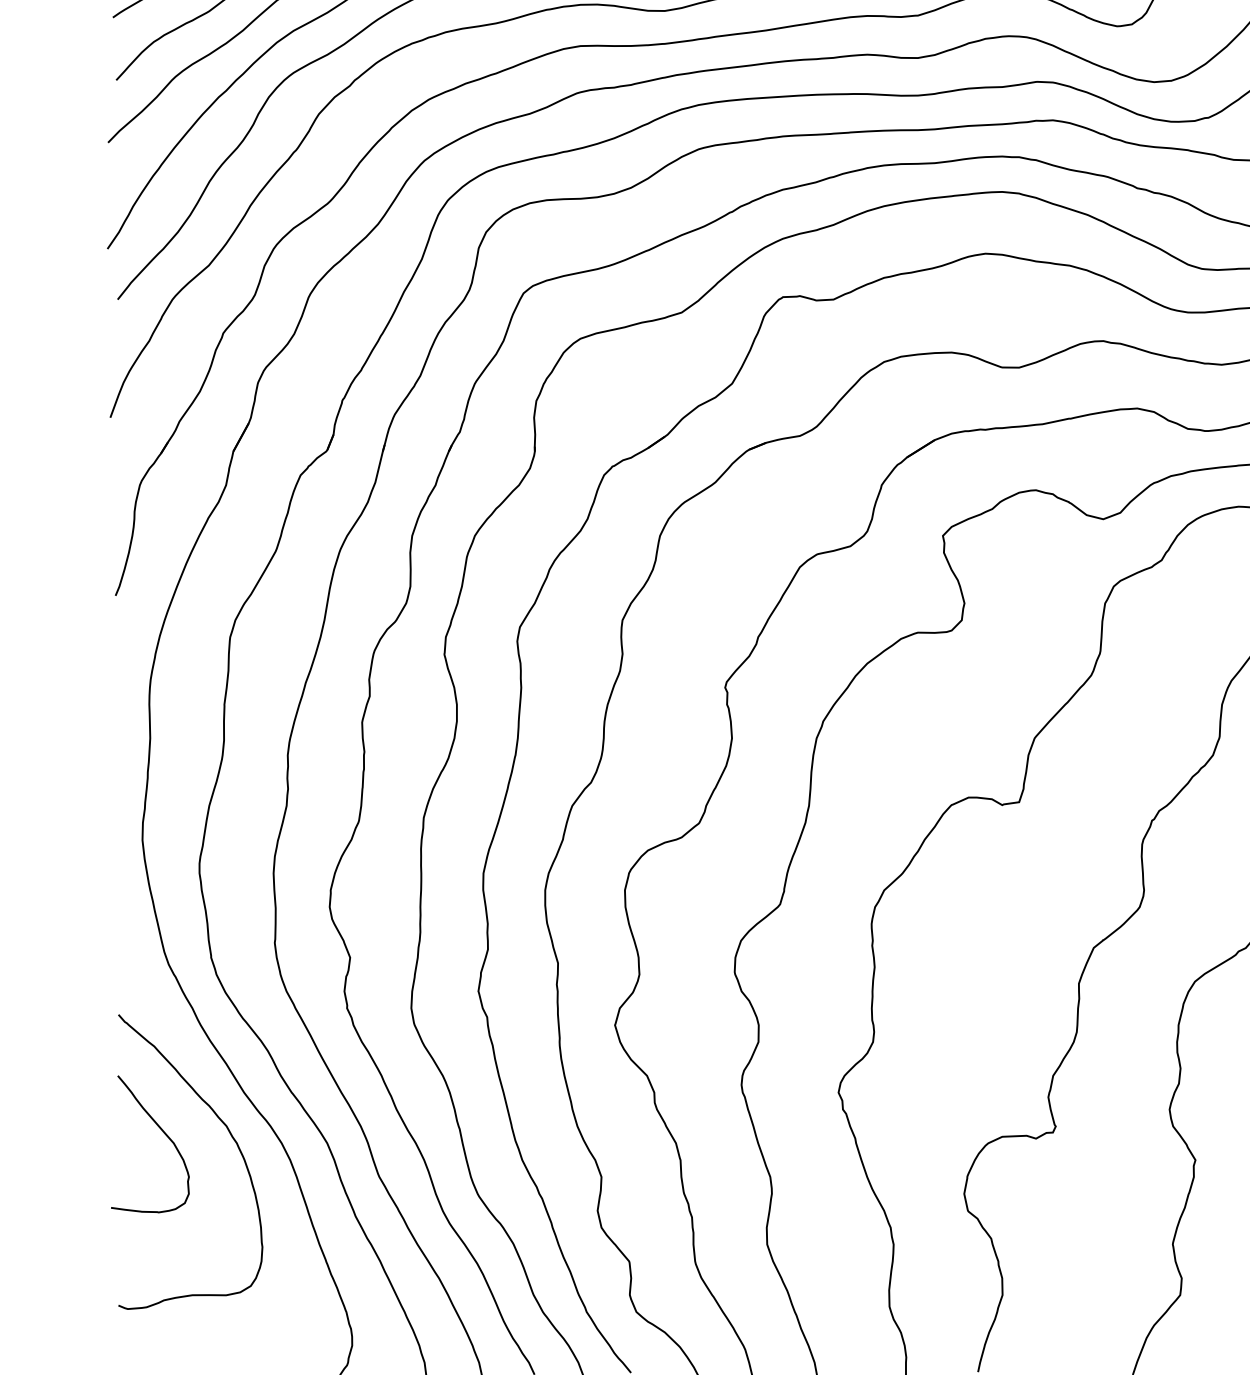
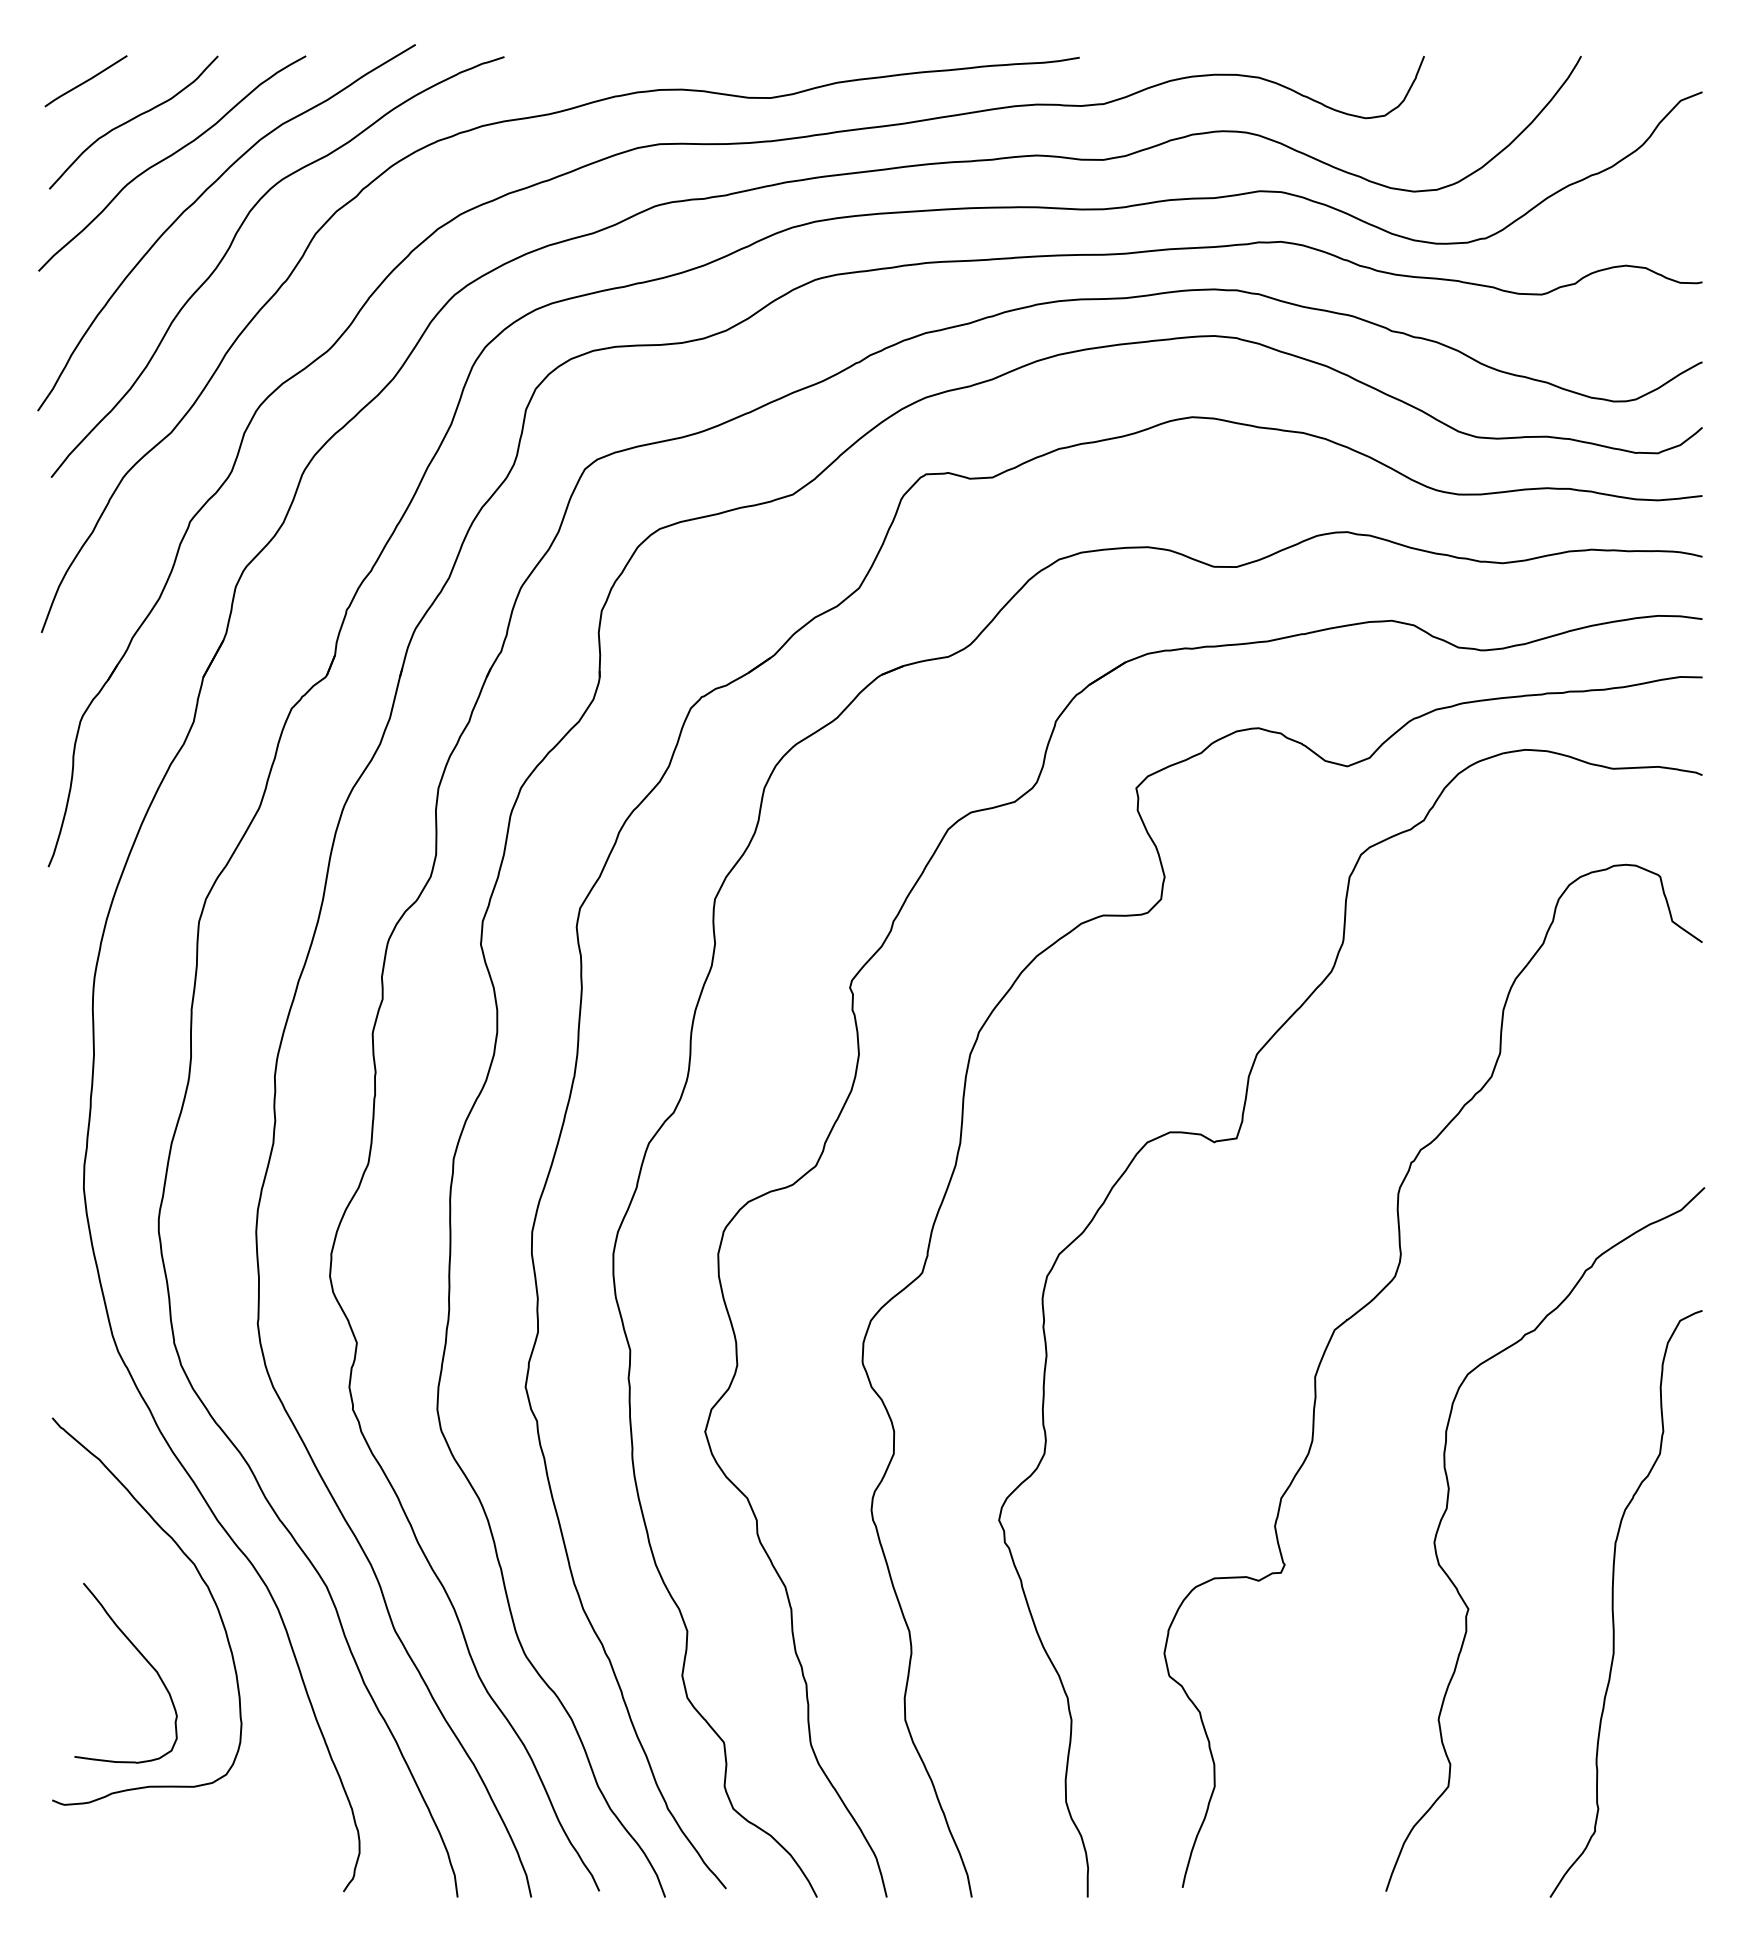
curve: (163, 1133) -> (143, 1658), moved

